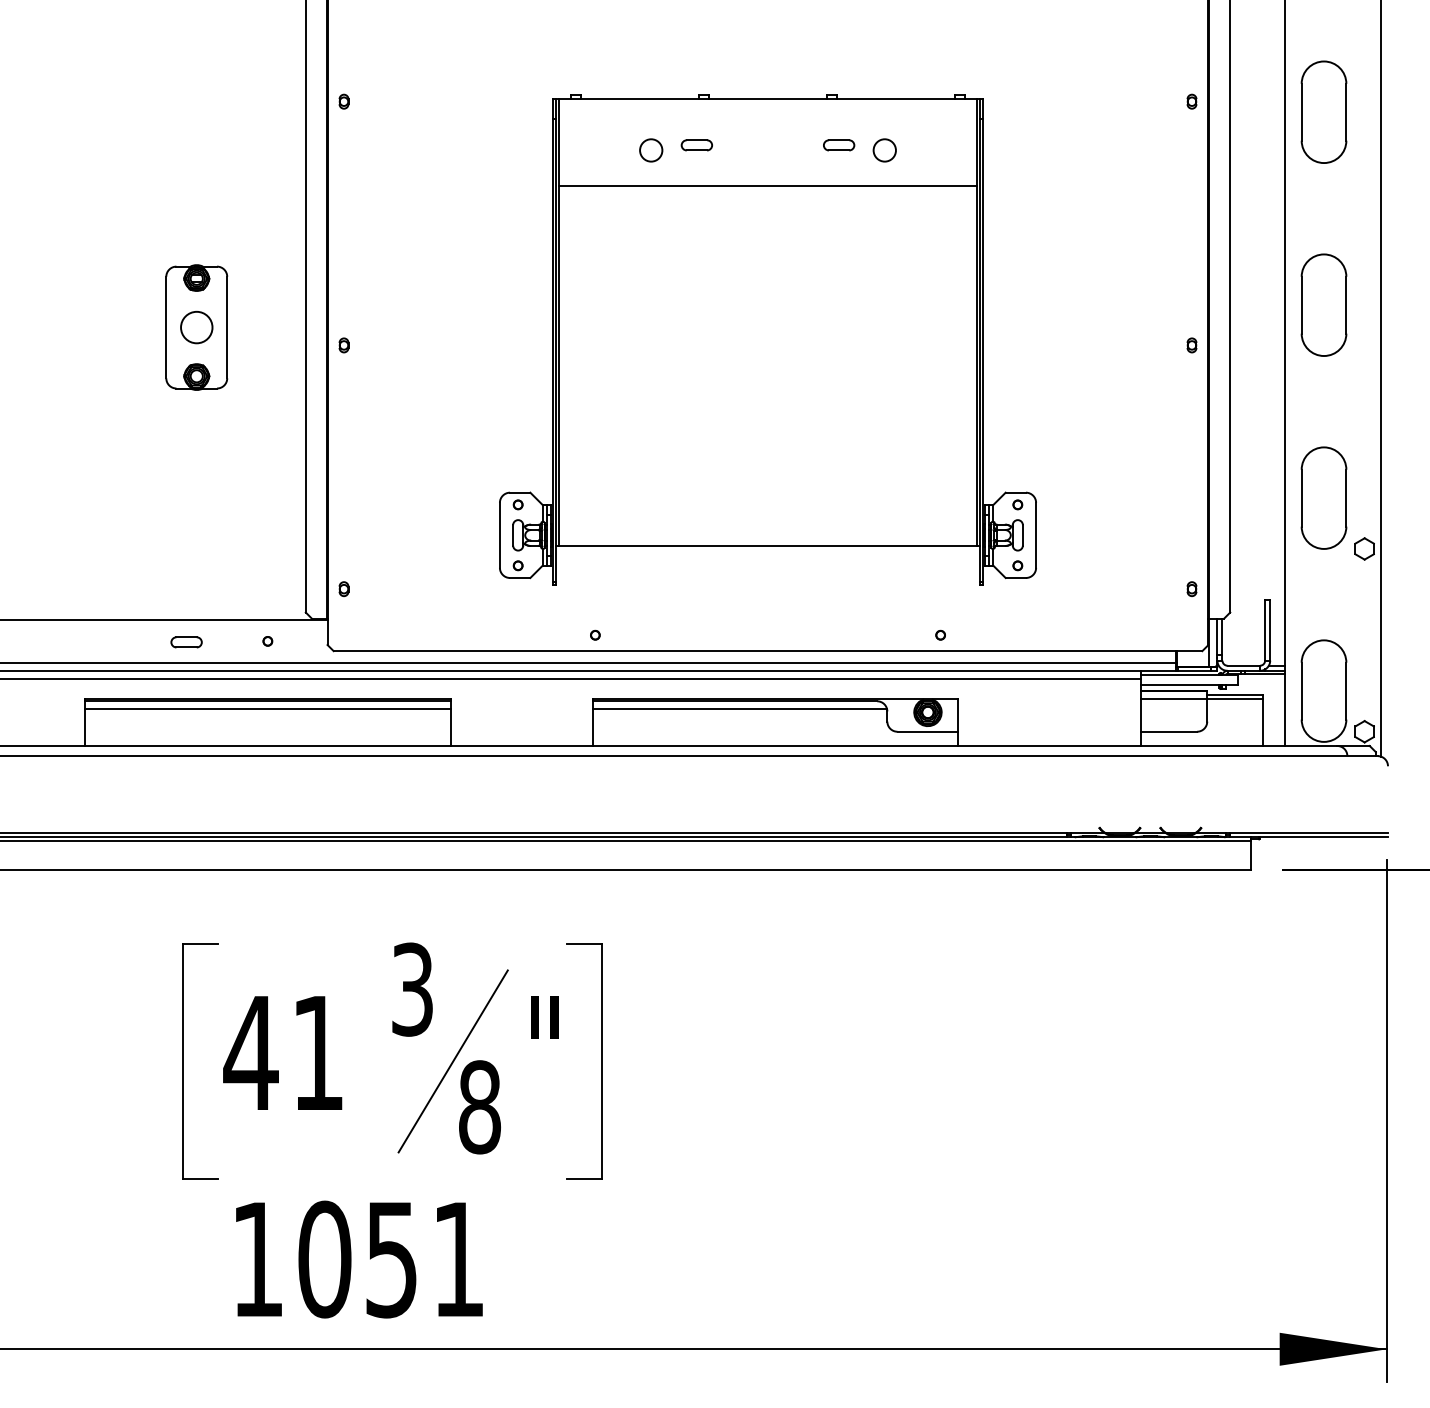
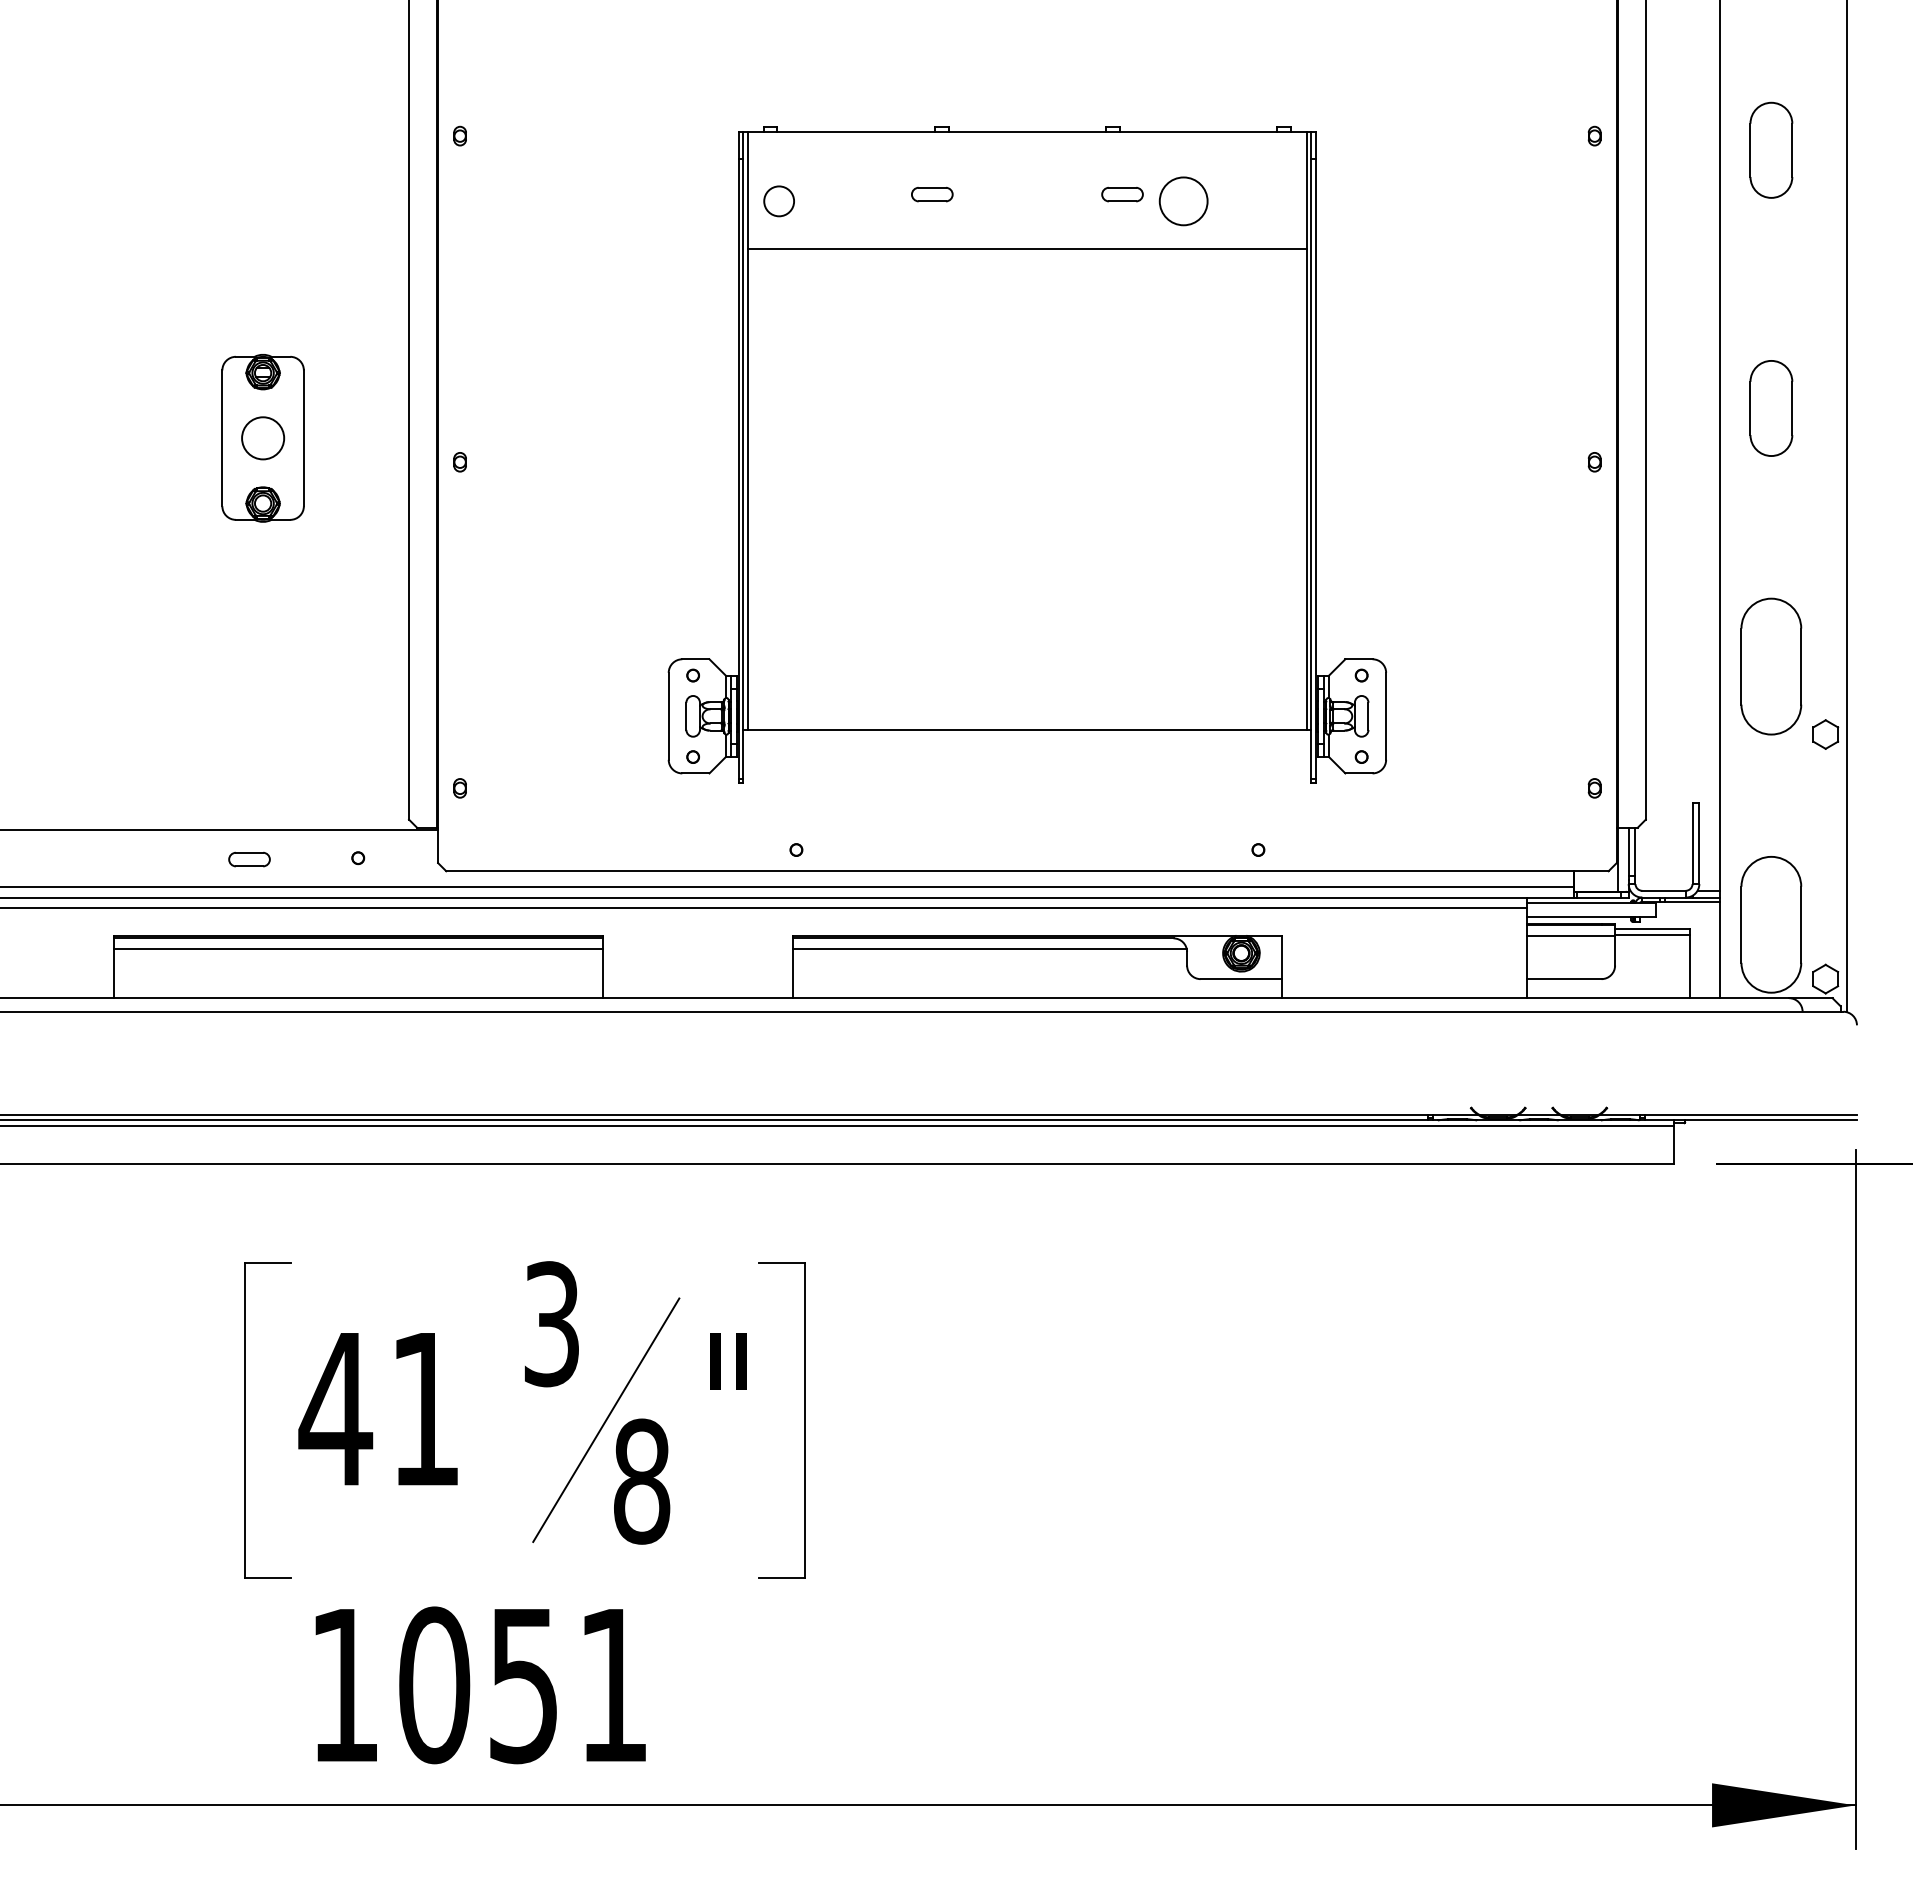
part: (1324, 112) -> (1771, 150), size x0.7
circle: (650, 150) -> (778, 201), moved
circle: (884, 150) -> (1183, 201), size x1.6
part: (1324, 305) -> (1771, 408), size x0.7

